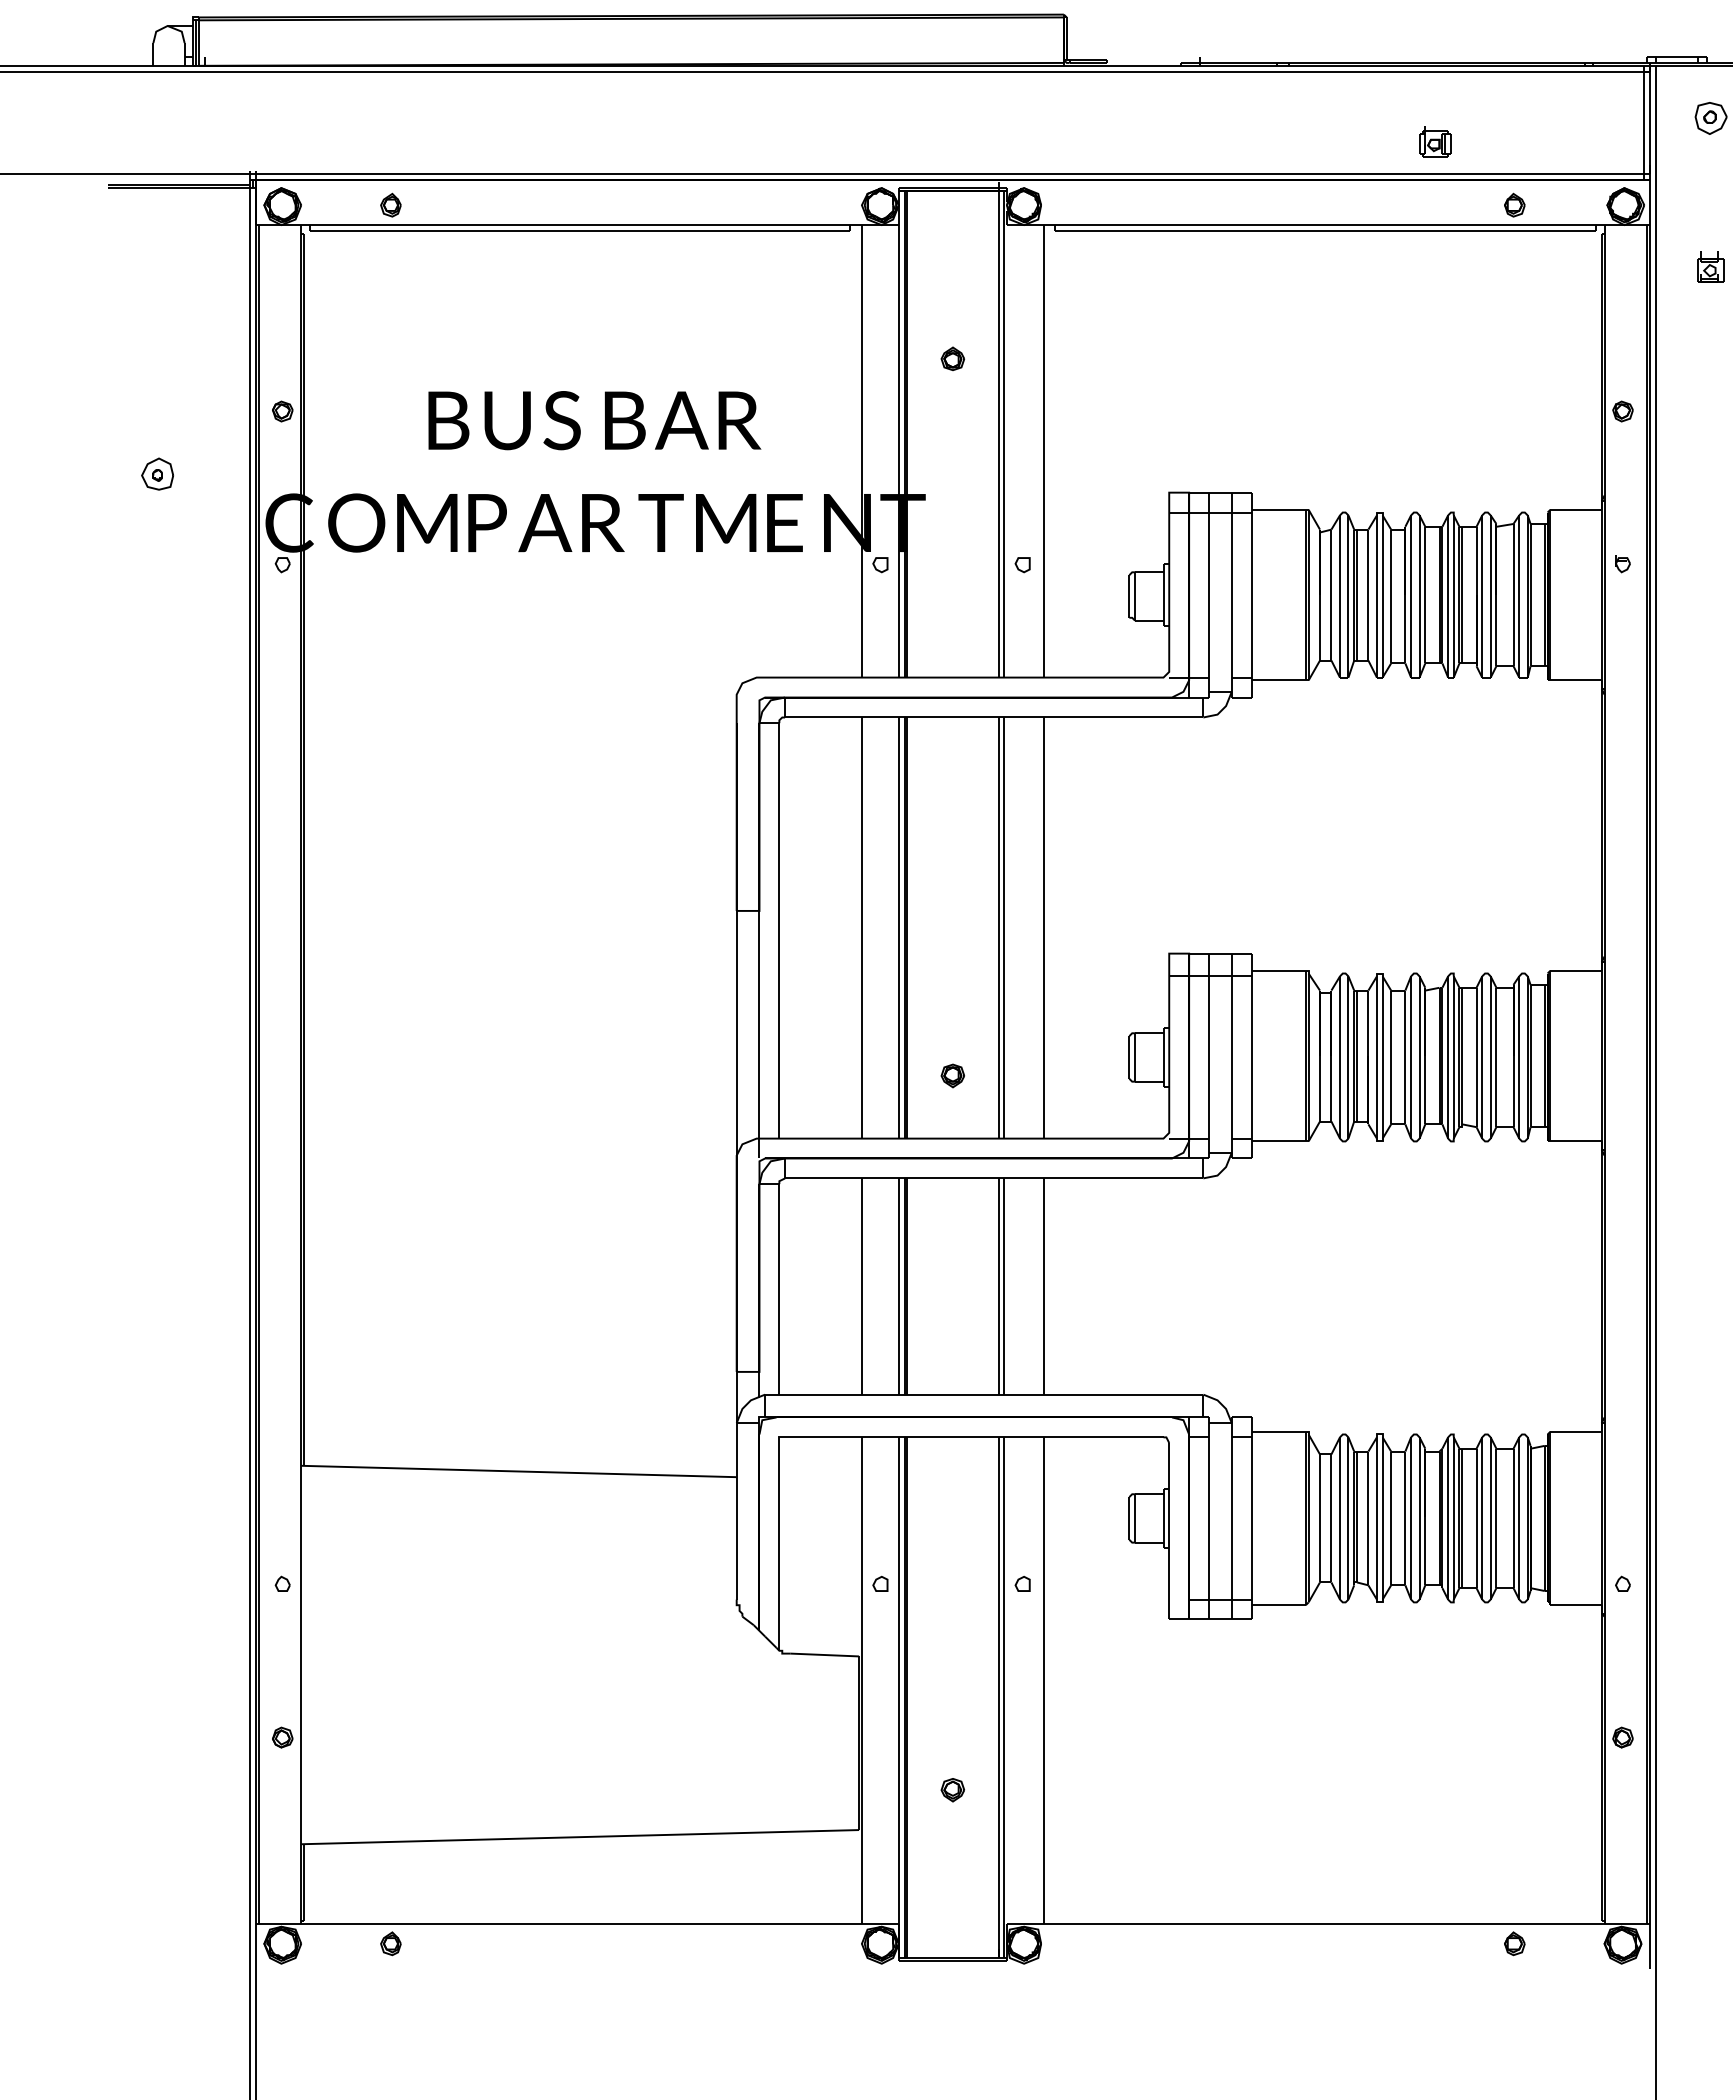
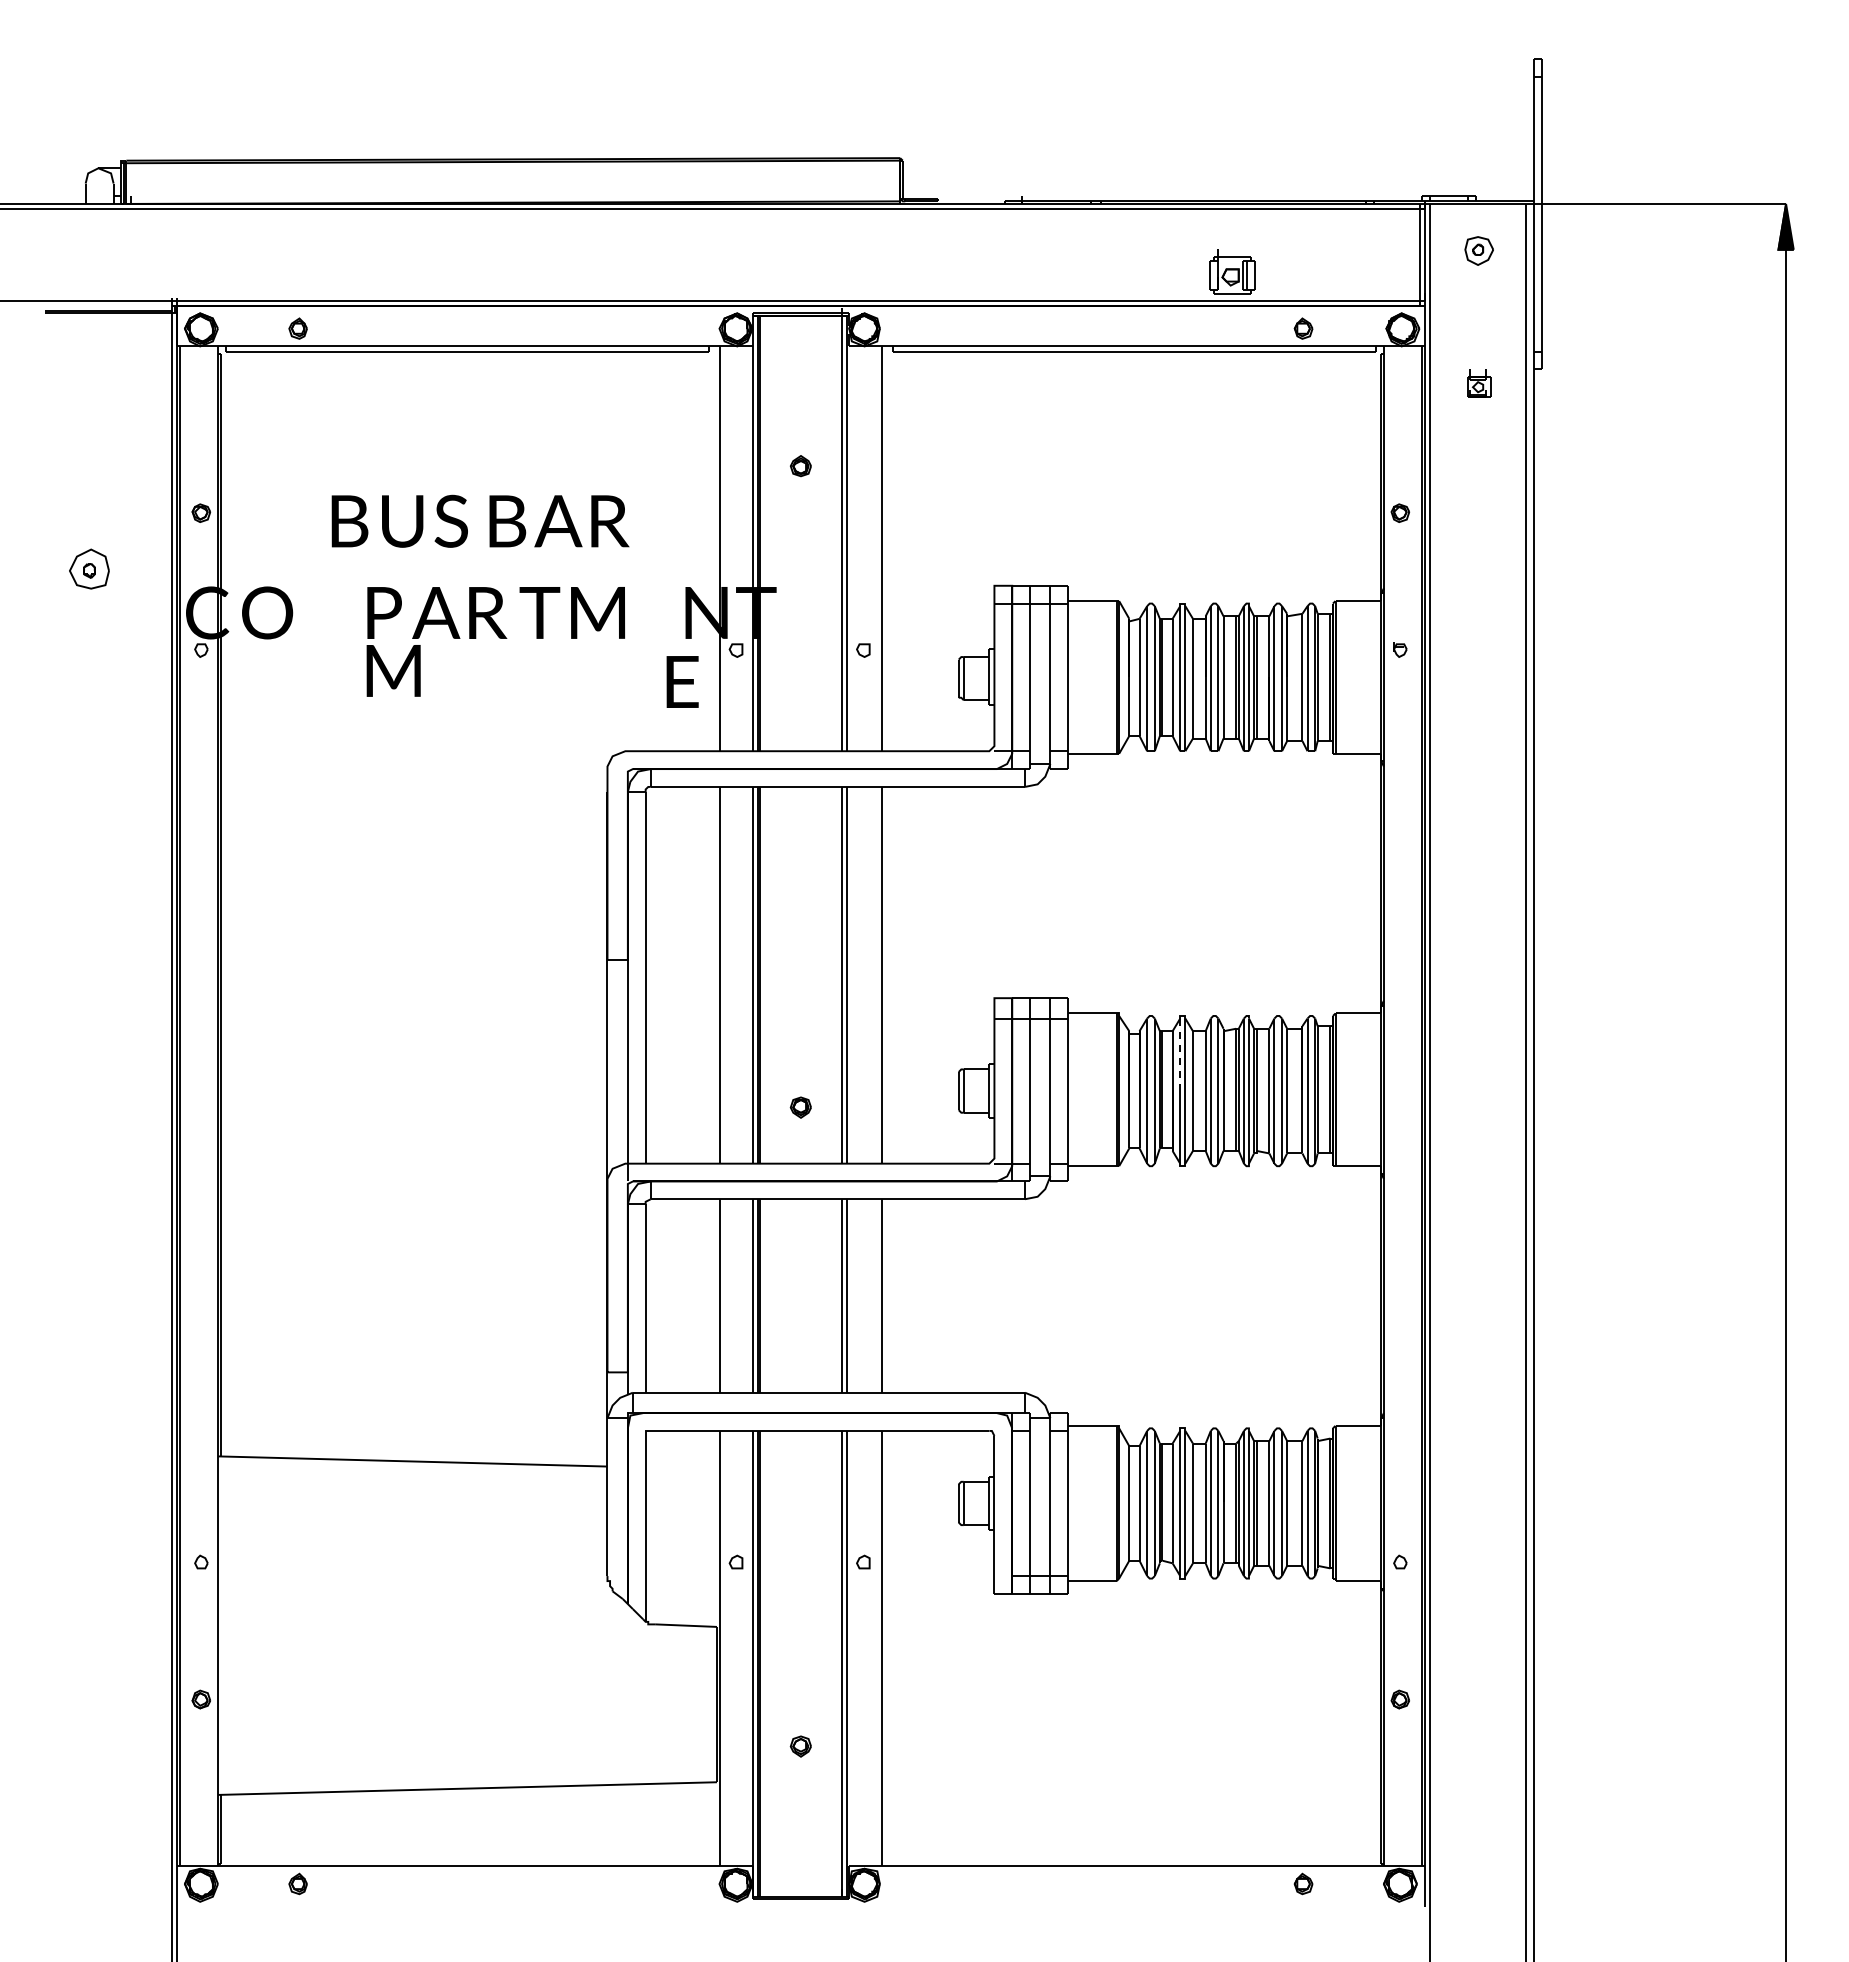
part: (1434, 141) -> (1231, 271), size x1.6
part: (157, 474) -> (89, 569), size x1.4
text: (427, 522) -> (393, 670), moved
text: (784, 522) -> (682, 681), moved
line: (1377, 1016) -> (1180, 1054), solid -> dashed

